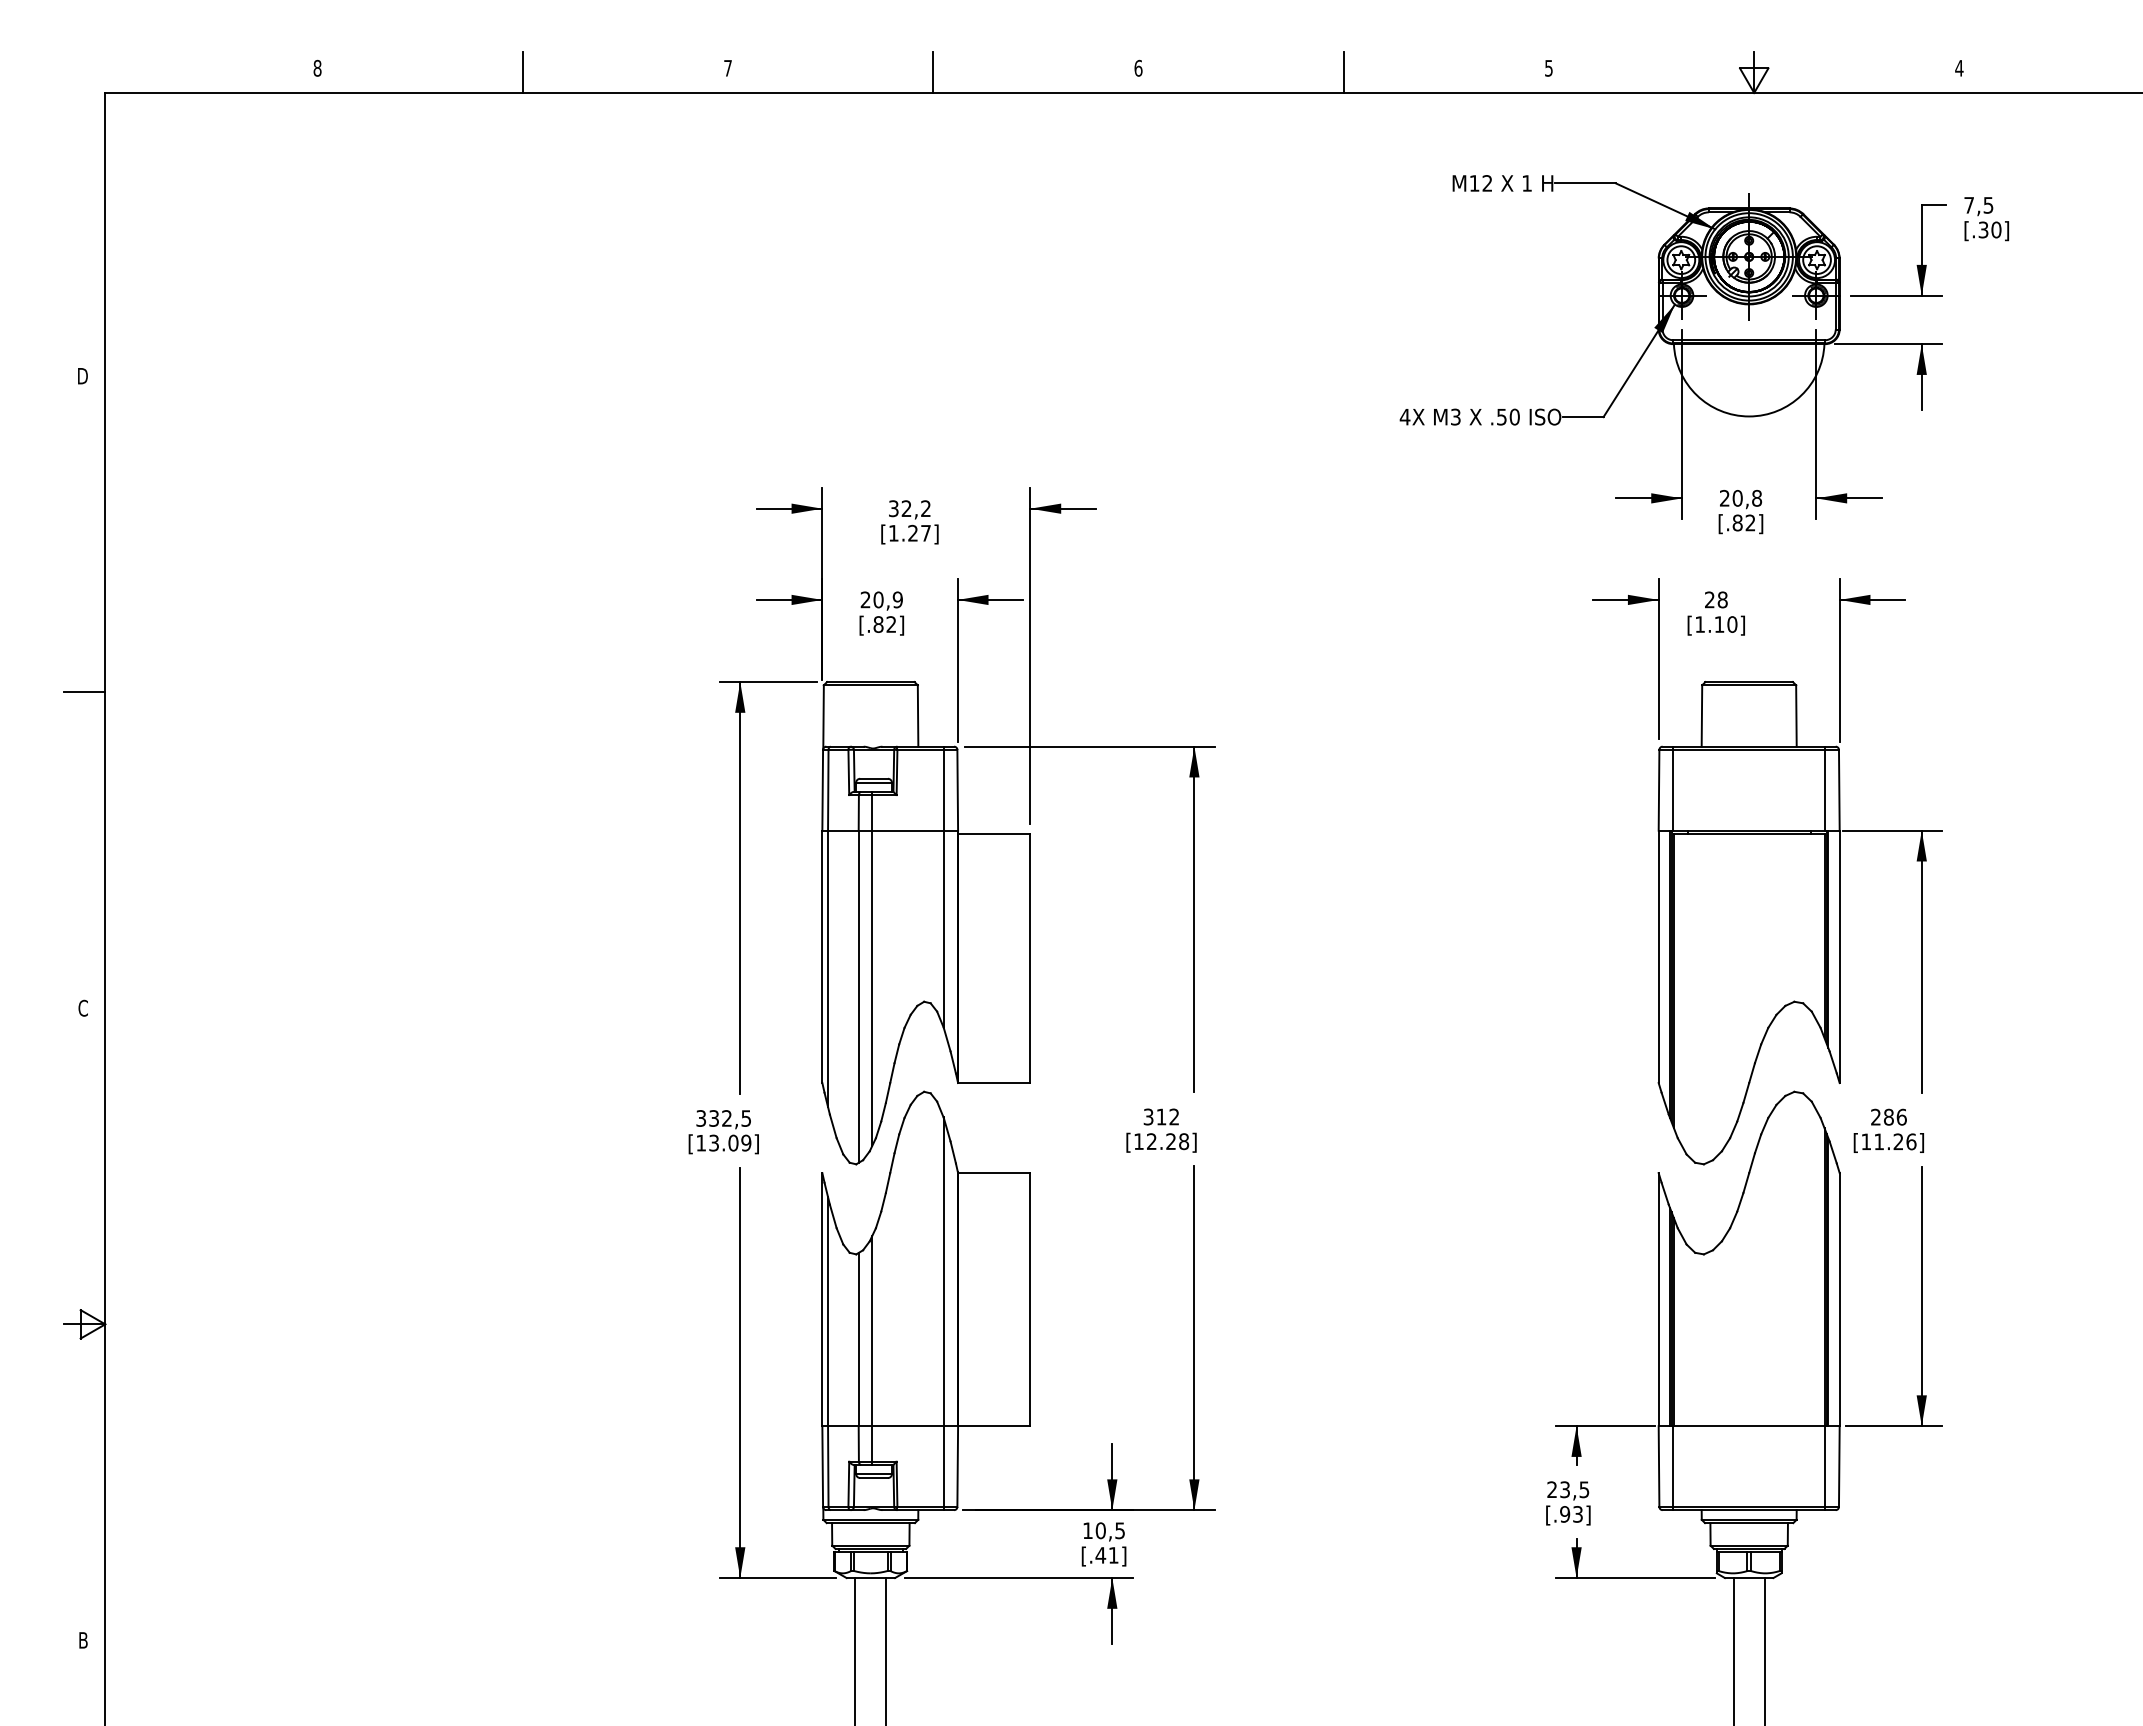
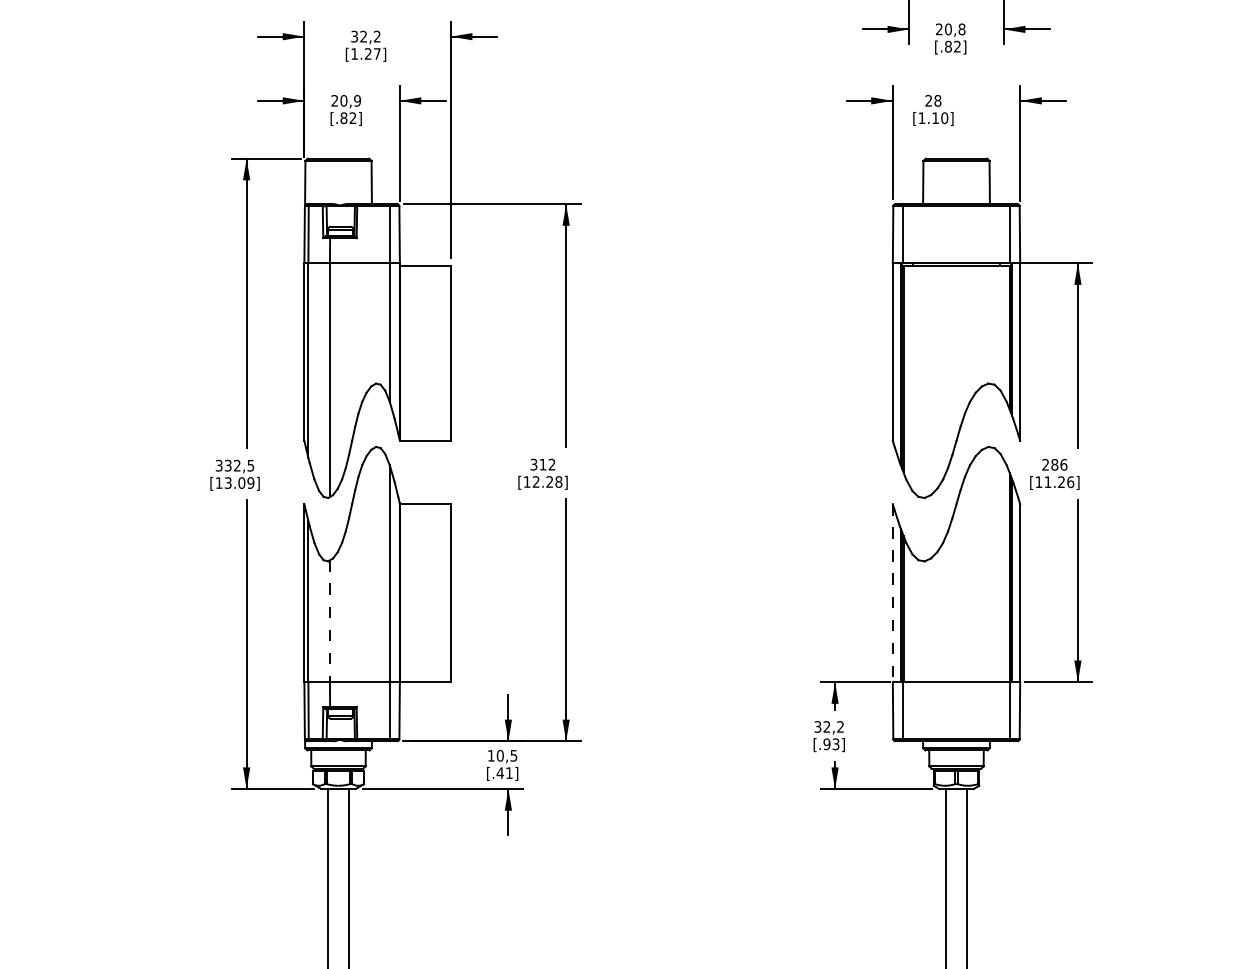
line: (872, 968) -> (339, 360), removed
line: (1658, 1299) -> (892, 593), solid -> dashed
line: (858, 1339) -> (329, 621), solid -> dashed
line: (872, 1349) -> (339, 628), removed
text: (1568, 1489) -> (829, 726), 23,5 -> 32,2

